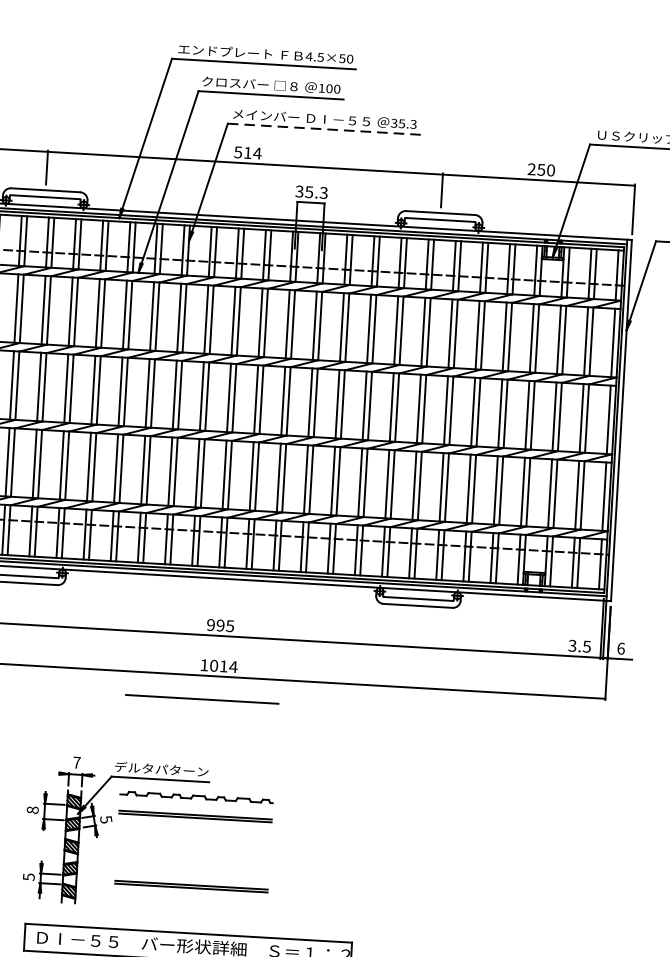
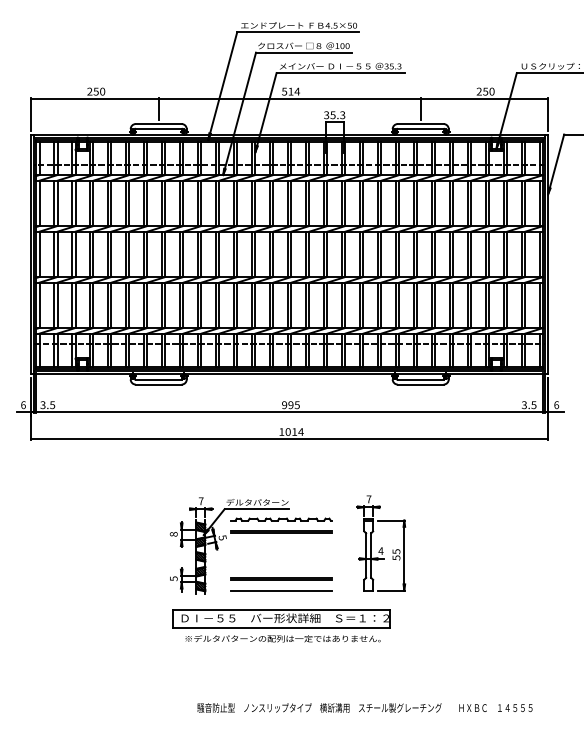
line: (325, 129) -> (341, 73), dashed -> solid
line: (202, 699) -> (281, 590), moved
part: (345, 842) -> (381, 543), added

